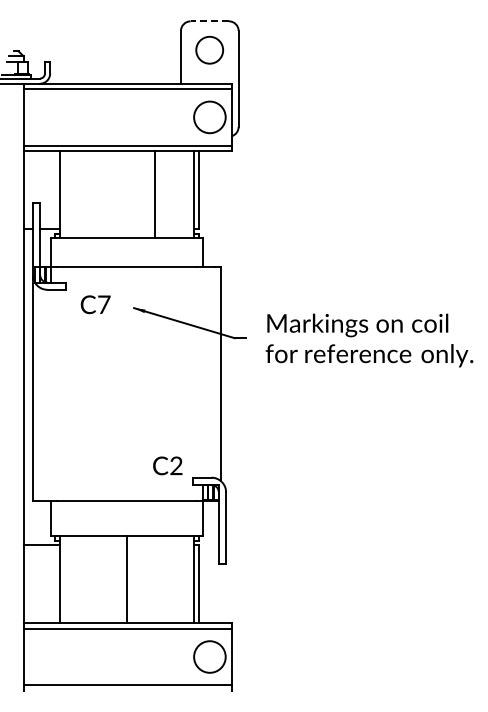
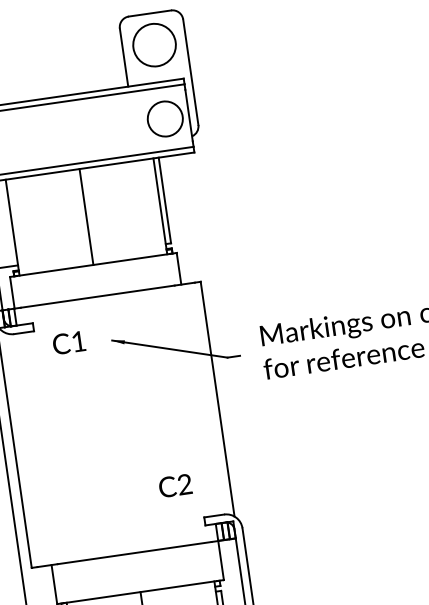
line: (209, 21) -> (149, 13), dashed -> solid
circle: (209, 50) -> (154, 45), size x1.43
line: (155, 194) -> (87, 216), moved
text: (104, 304) -> (79, 341), C7 -> C1
text: (167, 465) -> (175, 485), moved

